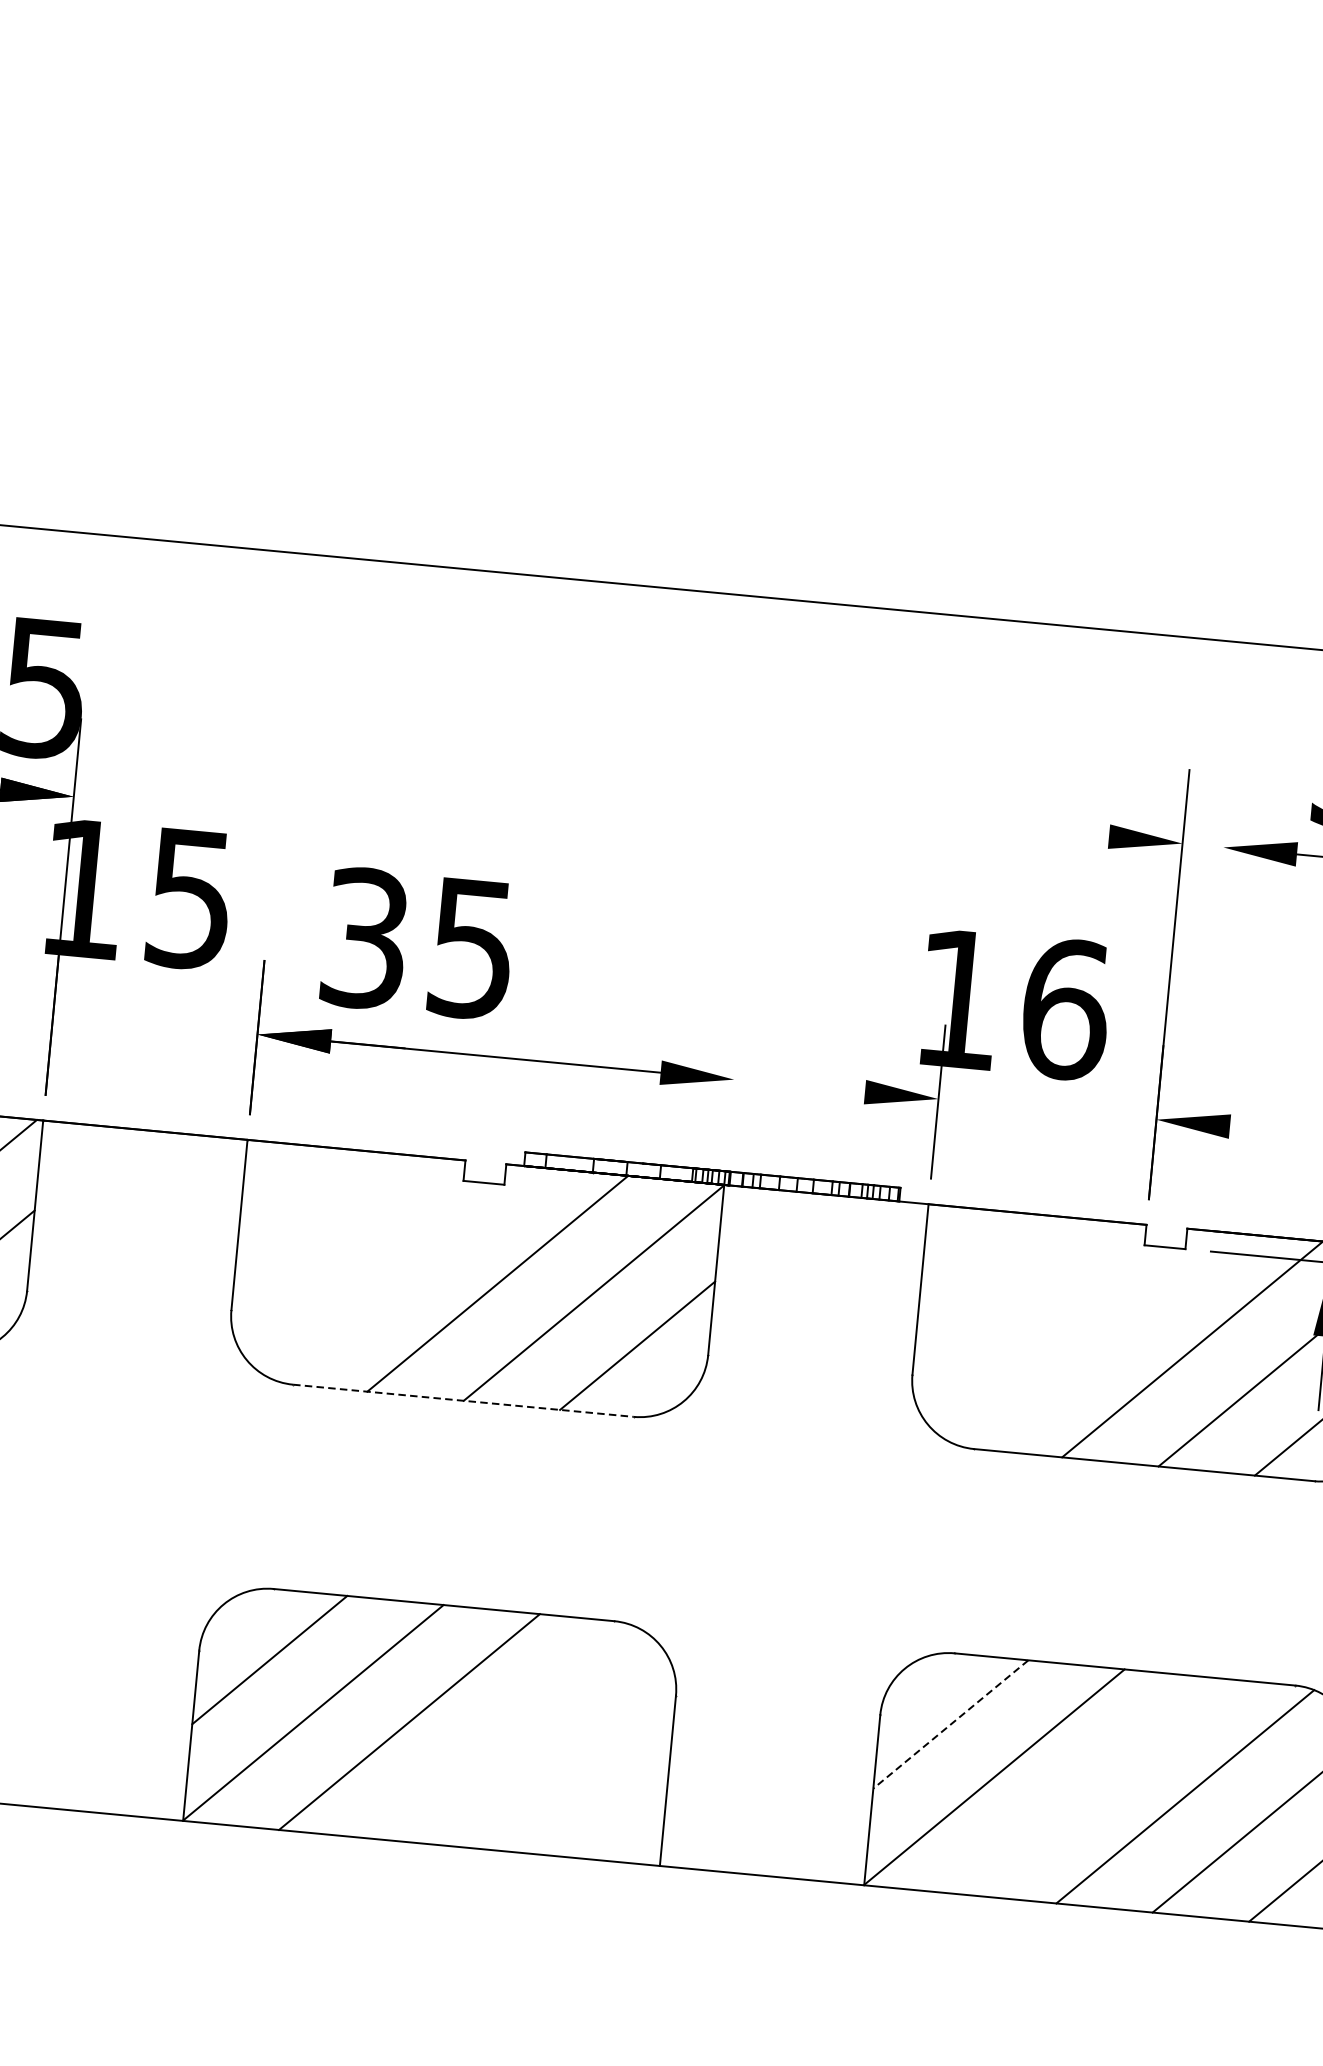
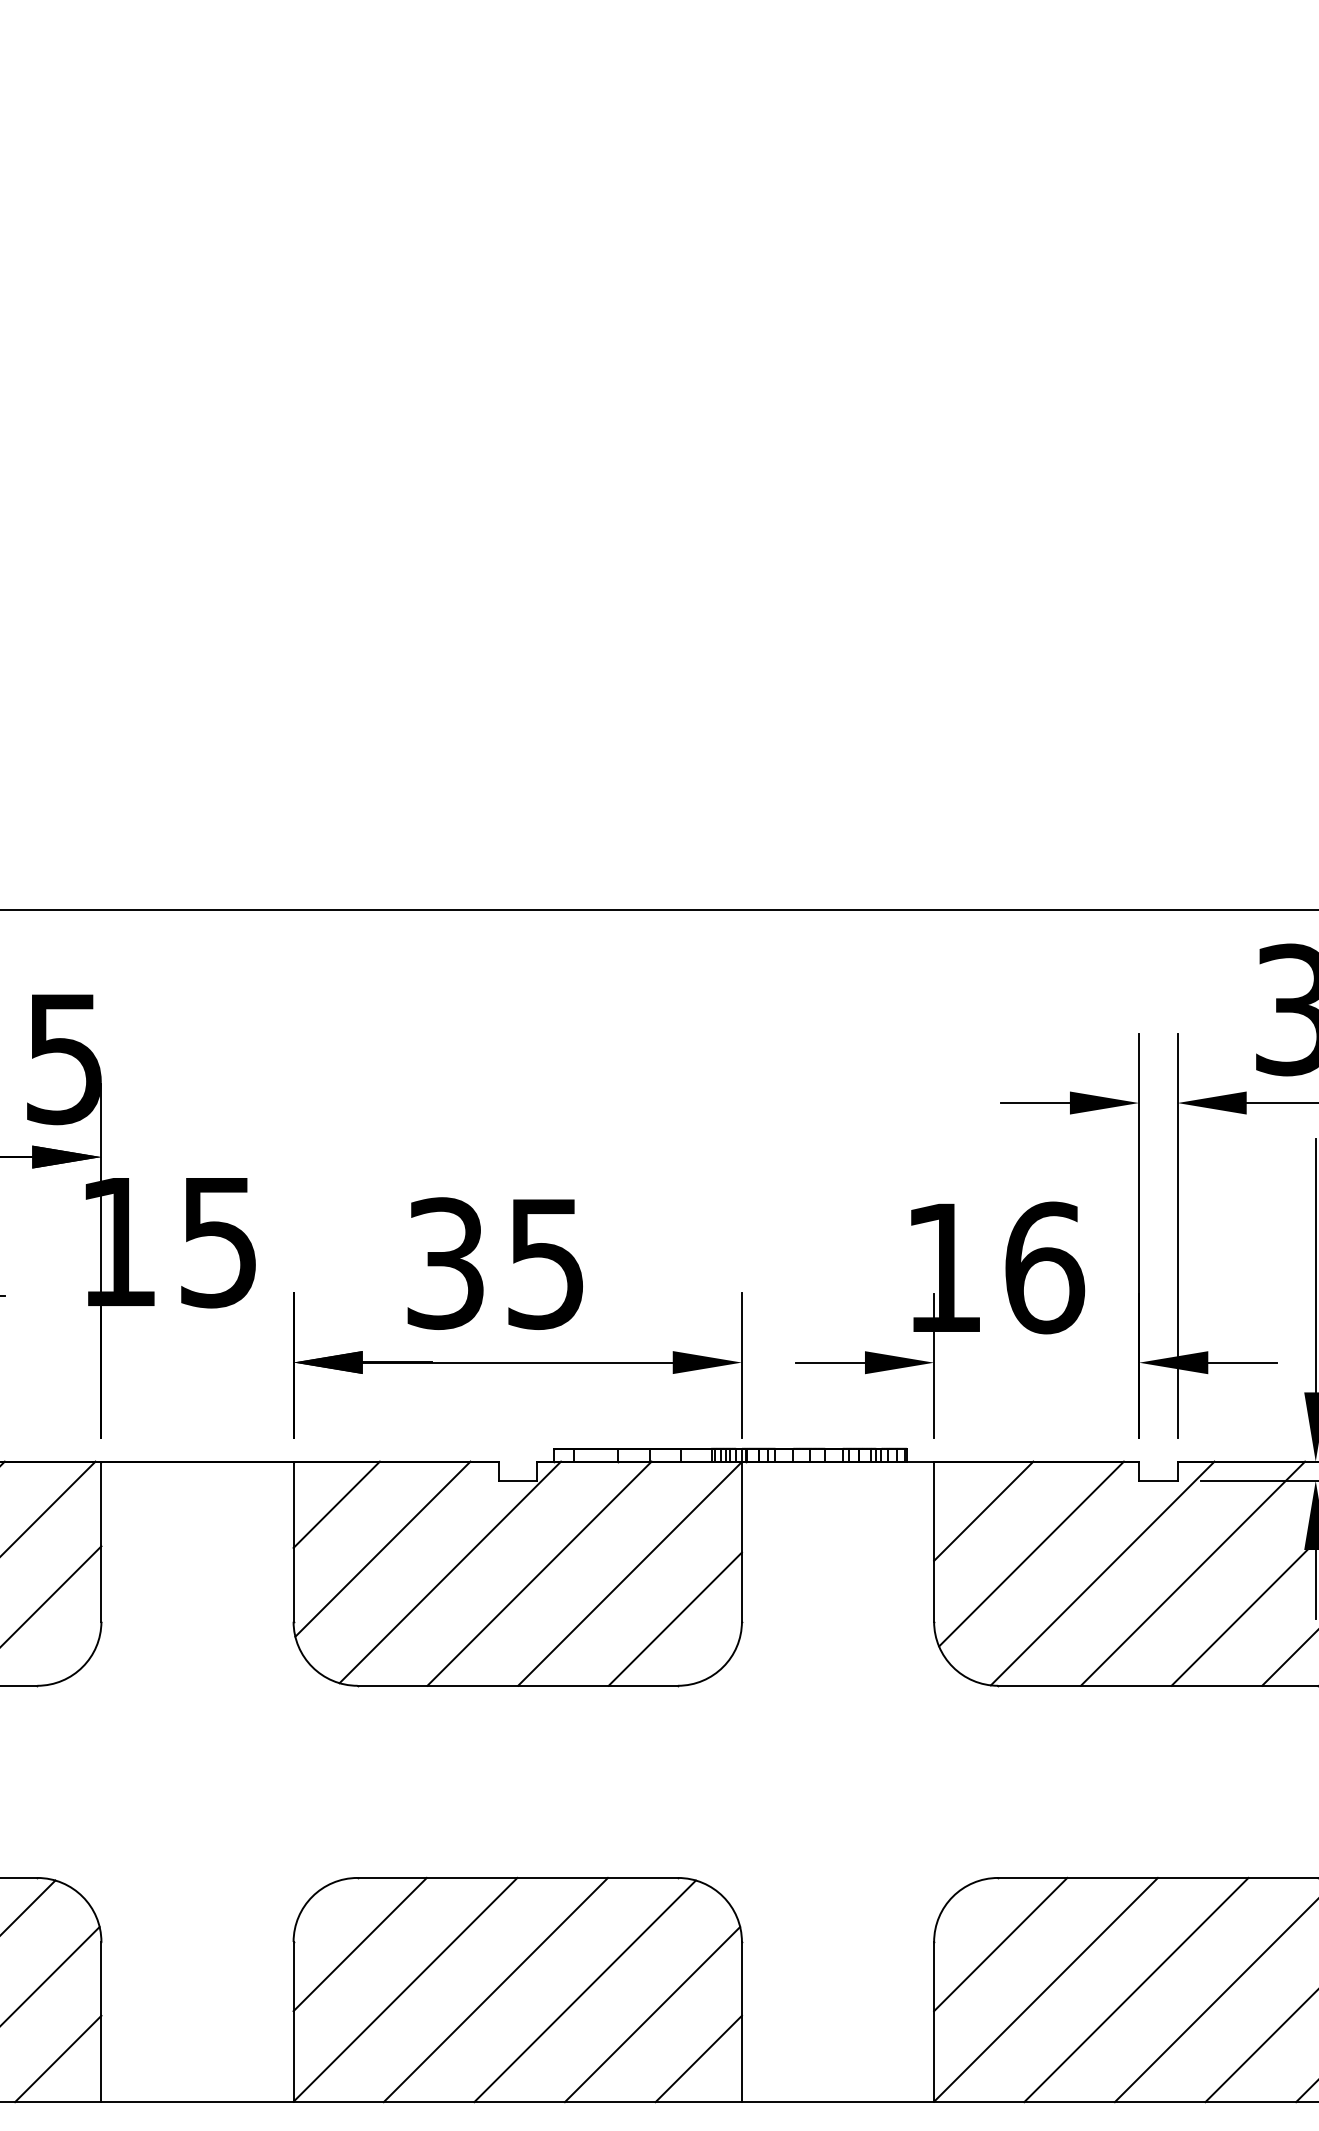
line: (1071, 833) -> (1034, 1103), added
text: (417, 943) -> (494, 1263), moved
line: (1210, 988) -> (1177, 1235), added
line: (733, 1082) -> (741, 1365), added
line: (827, 1088) -> (829, 1362), added
line: (1266, 1129) -> (1242, 1362), added
line: (288, 1189) -> (336, 1504), added
line: (333, 1241) -> (382, 1548), added
line: (976, 1261) -> (983, 1510), added
line: (403, 1273) -> (450, 1572), added
line: (1022, 1311) -> (1031, 1553), added
line: (1096, 1340) -> (1102, 1573), added
line: (464, 1400) -> (518, 1685), dashed -> solid
line: (950, 1724) -> (1000, 1944), dashed -> solid
line: (503, 1732) -> (584, 1991), added
line: (573, 1763) -> (652, 2014), added
line: (1090, 1785) -> (1136, 1989), added
line: (618, 1815) -> (698, 2058), added

